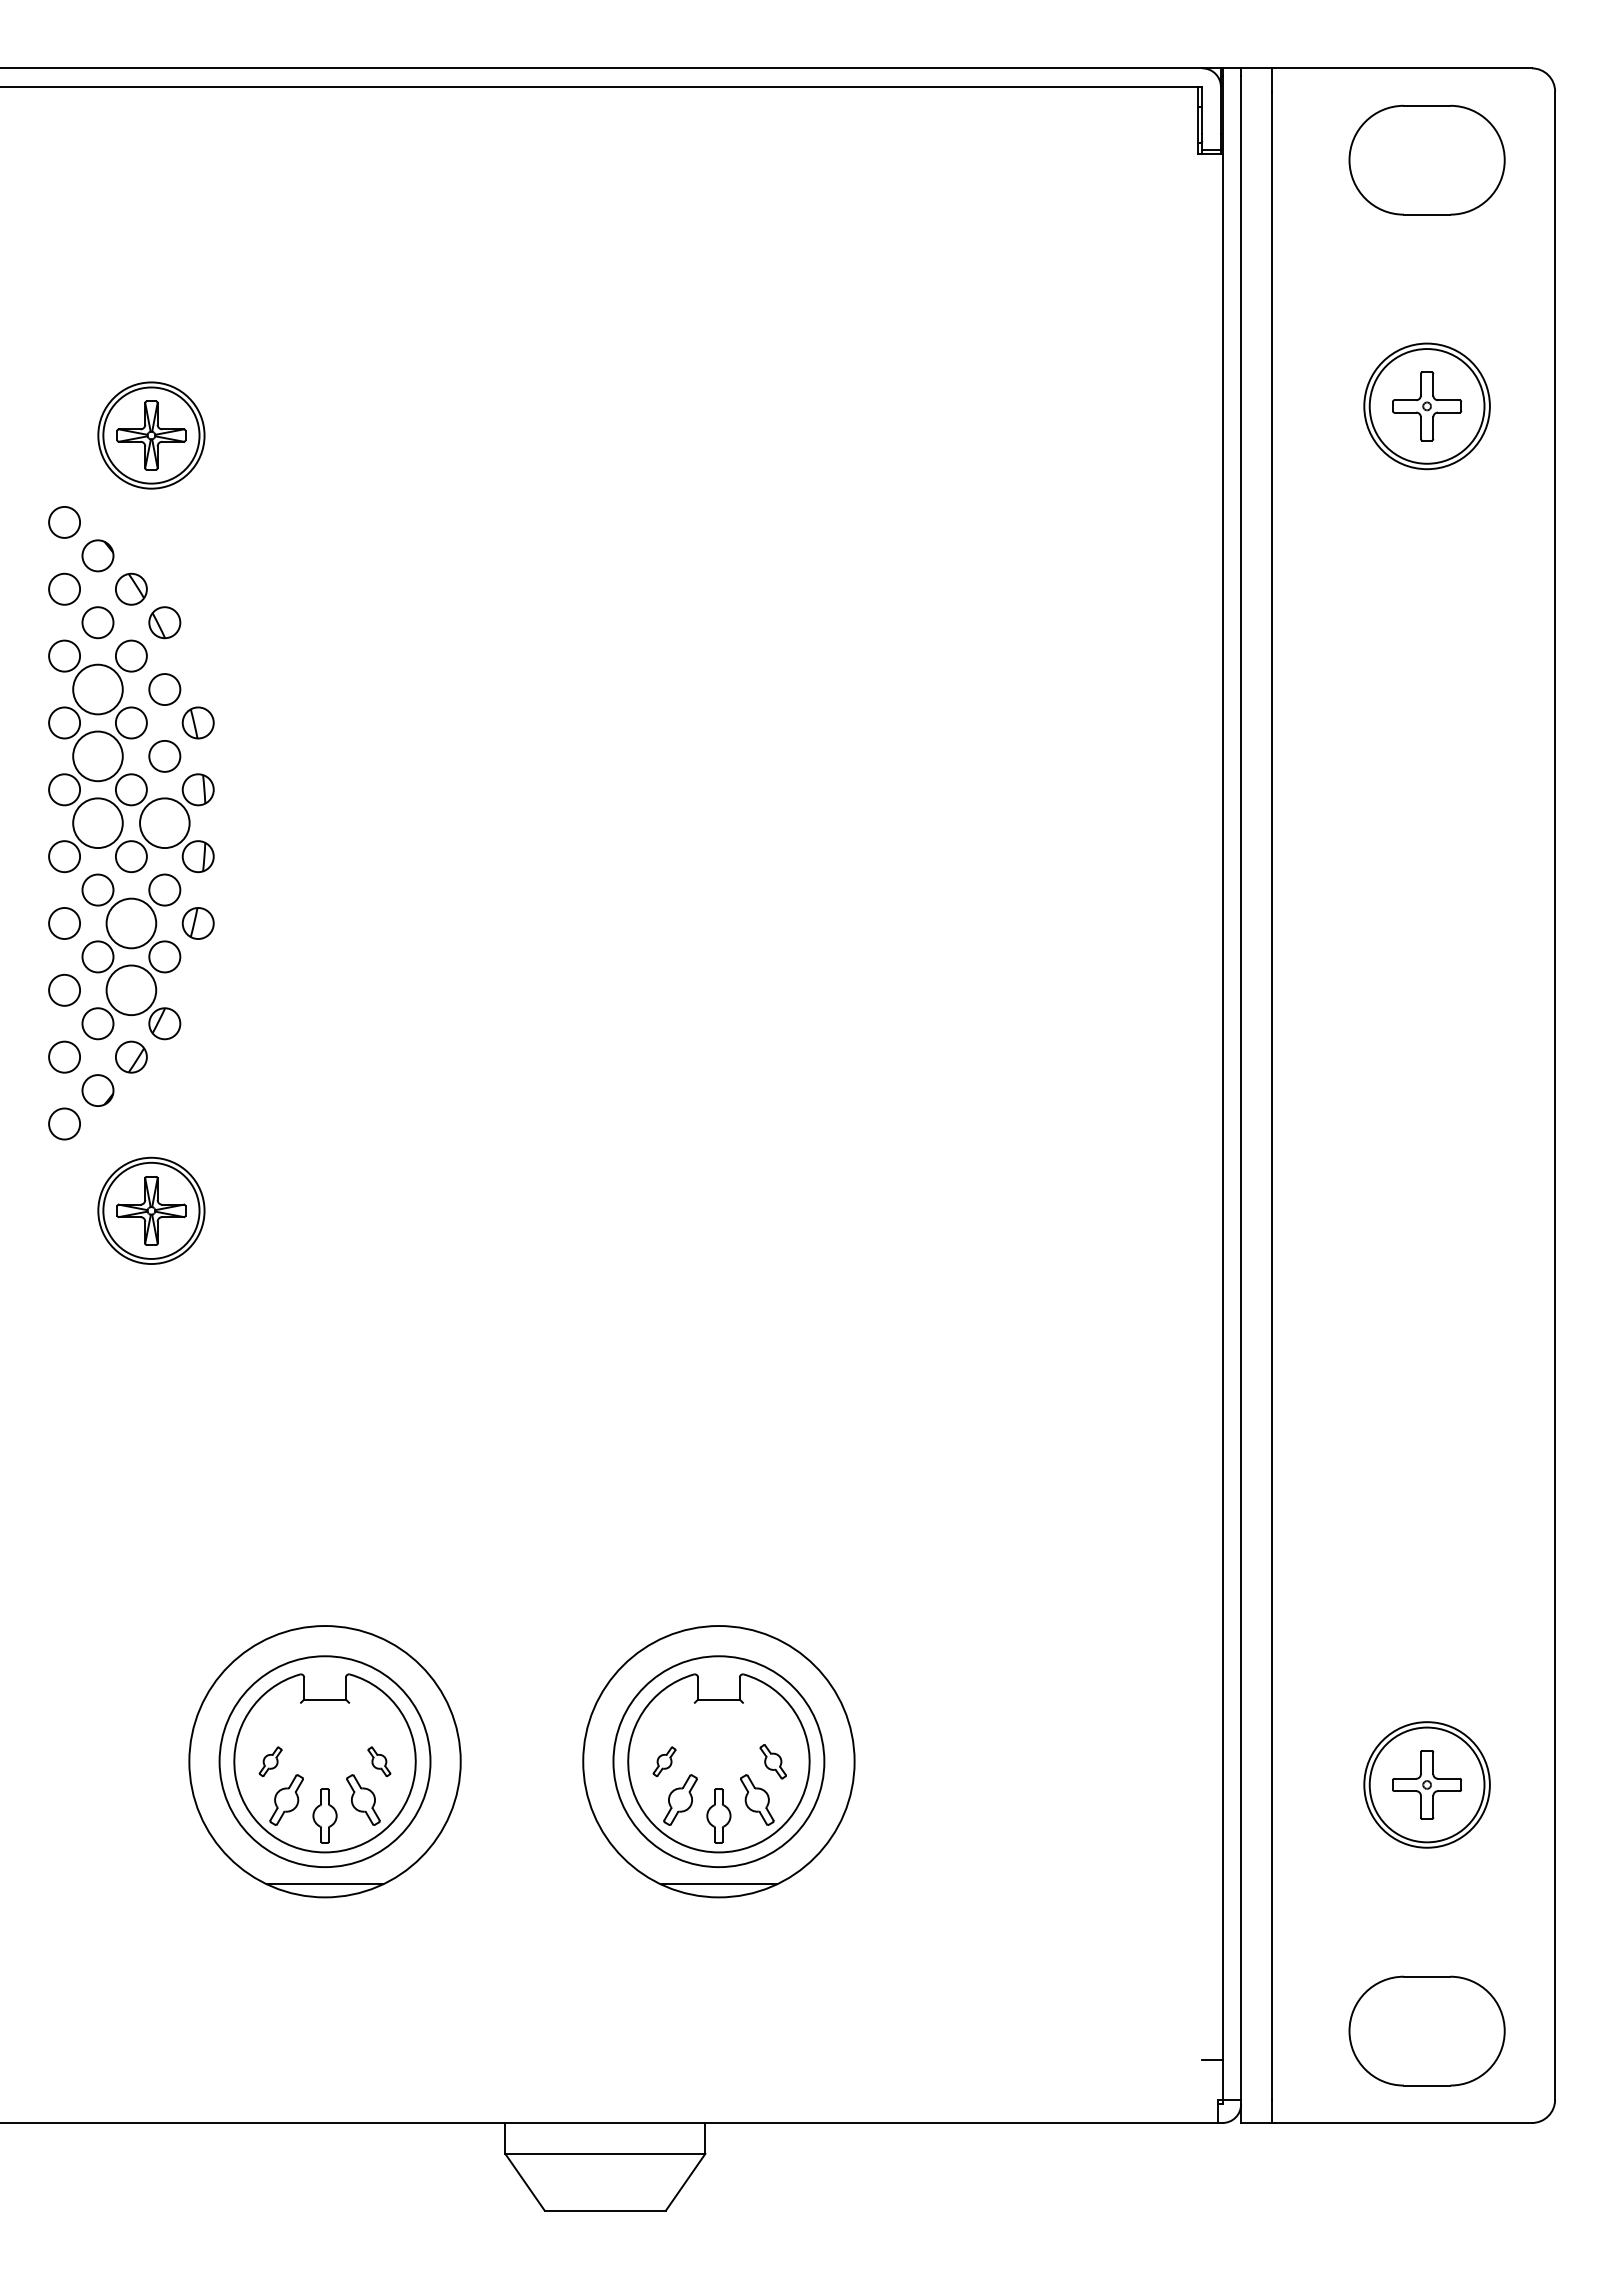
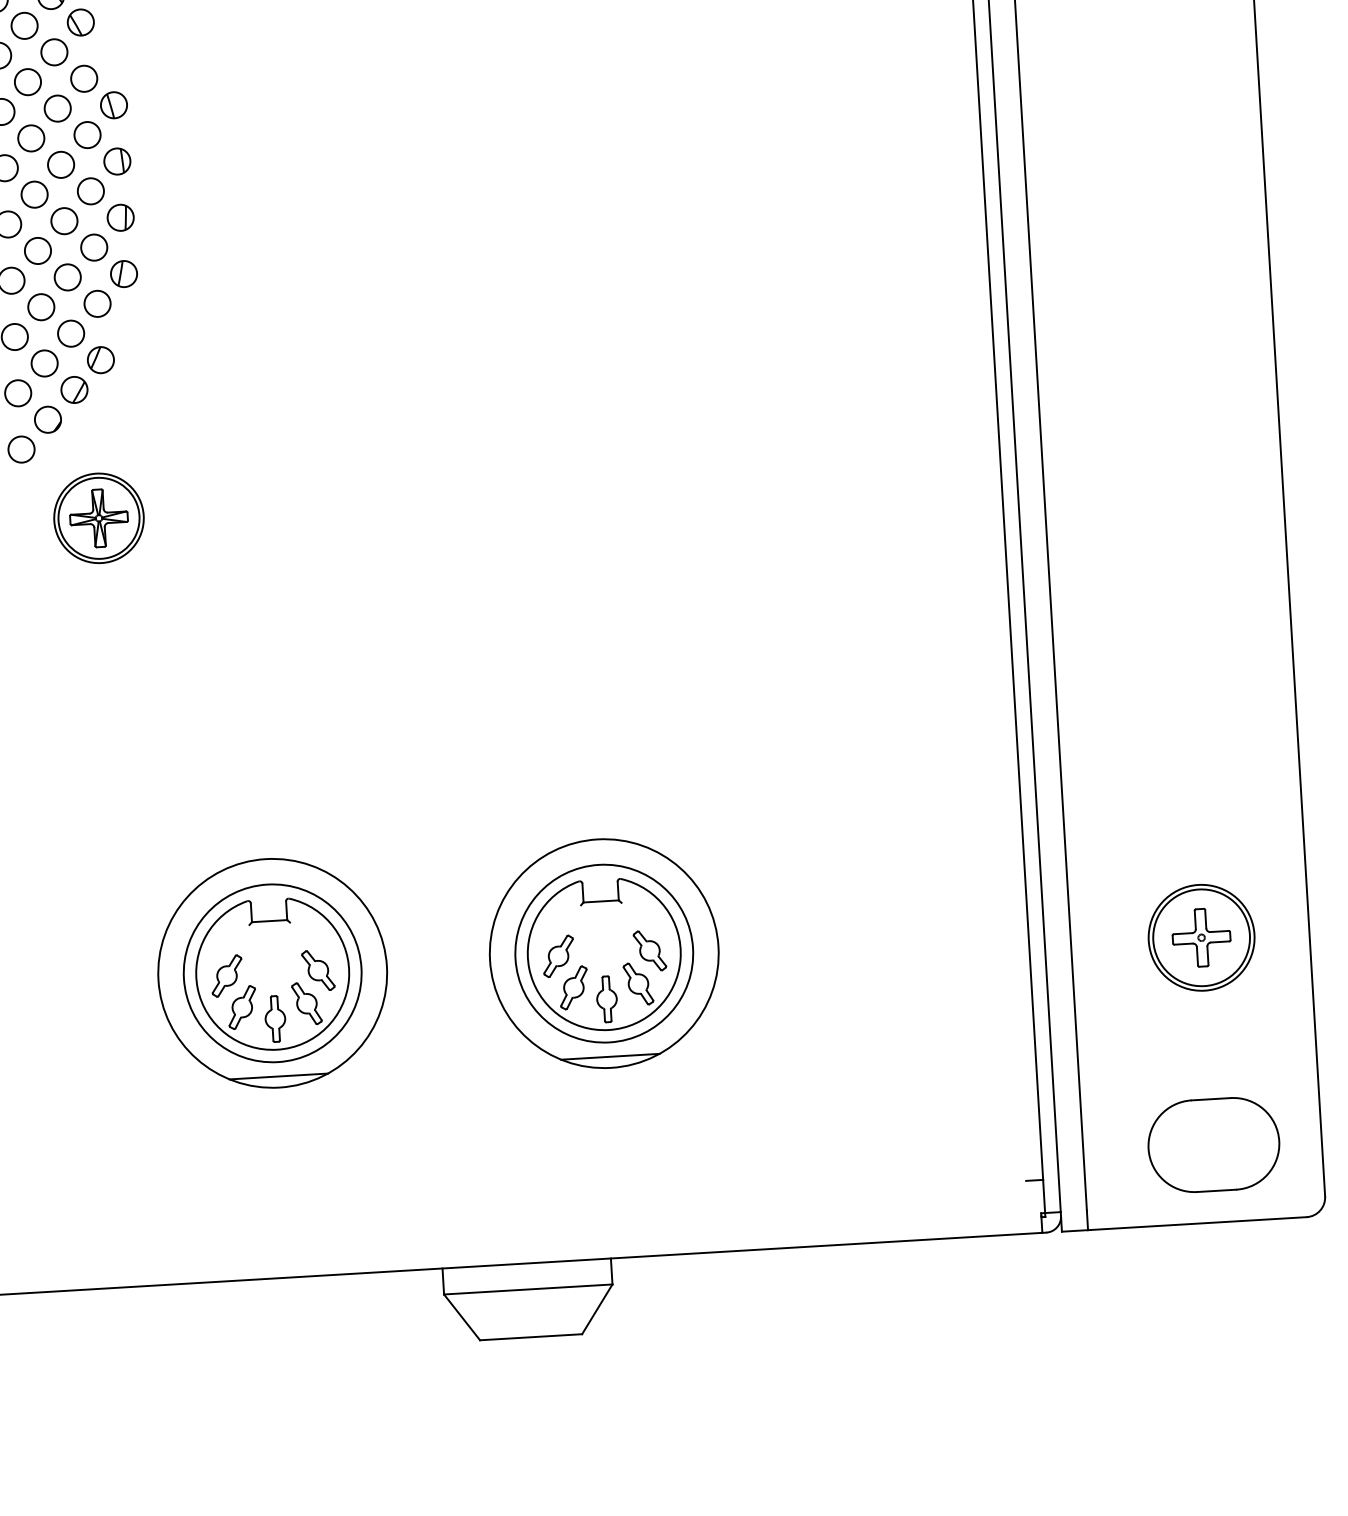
circle: (97, 689) -> (27, 82), size x0.62
circle: (97, 755) -> (30, 137), size x0.62
circle: (97, 822) -> (34, 194), size x0.62
circle: (164, 822) -> (90, 190), size x0.62
circle: (130, 923) -> (67, 277), size x0.62
circle: (130, 989) -> (70, 333), size x0.62
part: (270, 1761) -> (226, 975), size x1.67
part: (379, 1761) -> (318, 970), size x1.67
part: (664, 1761) -> (558, 956), size x1.67
part: (773, 1761) -> (650, 950), size x1.43

